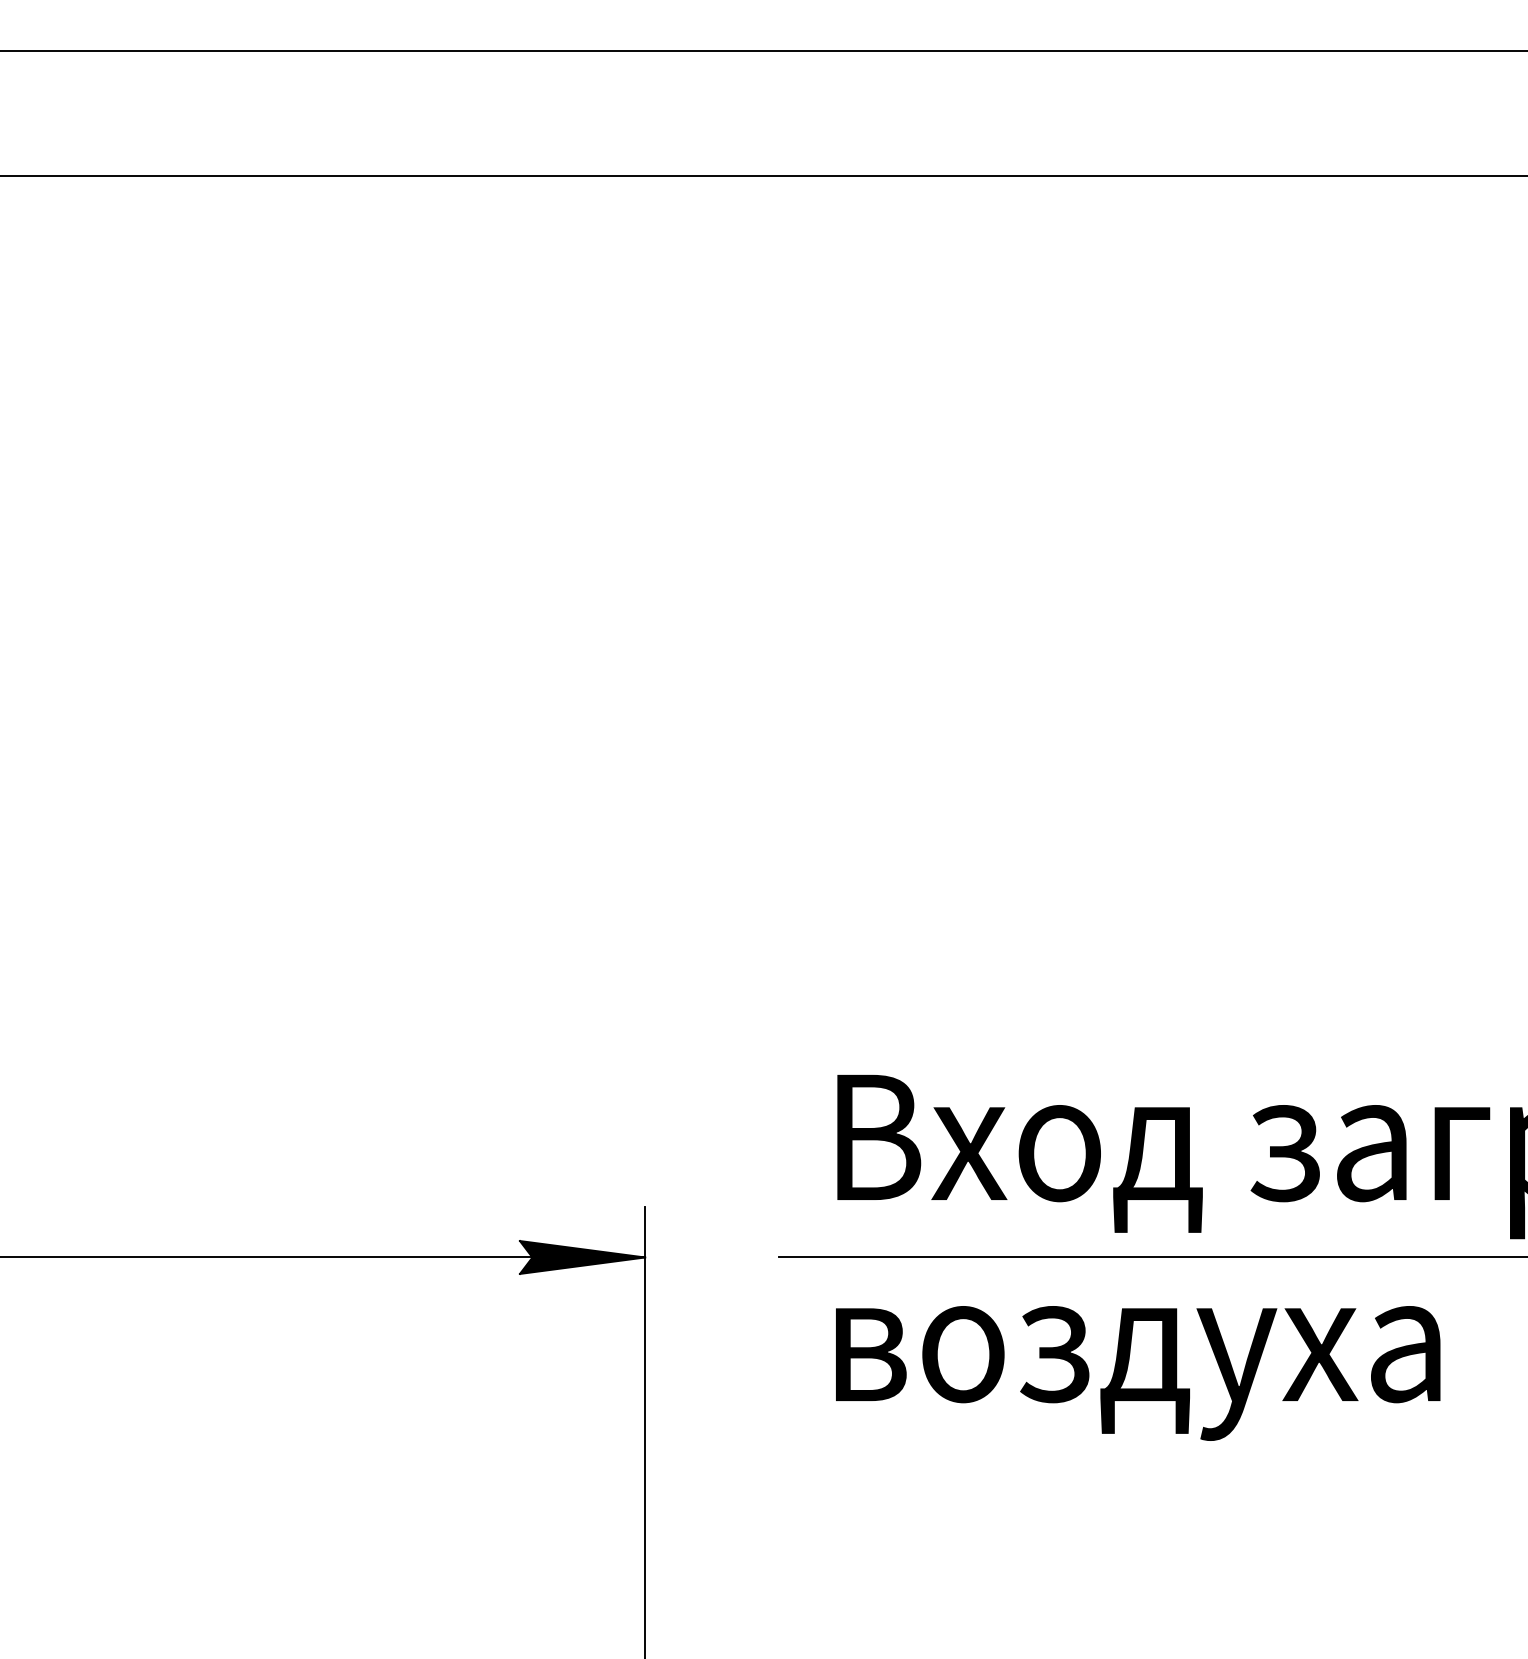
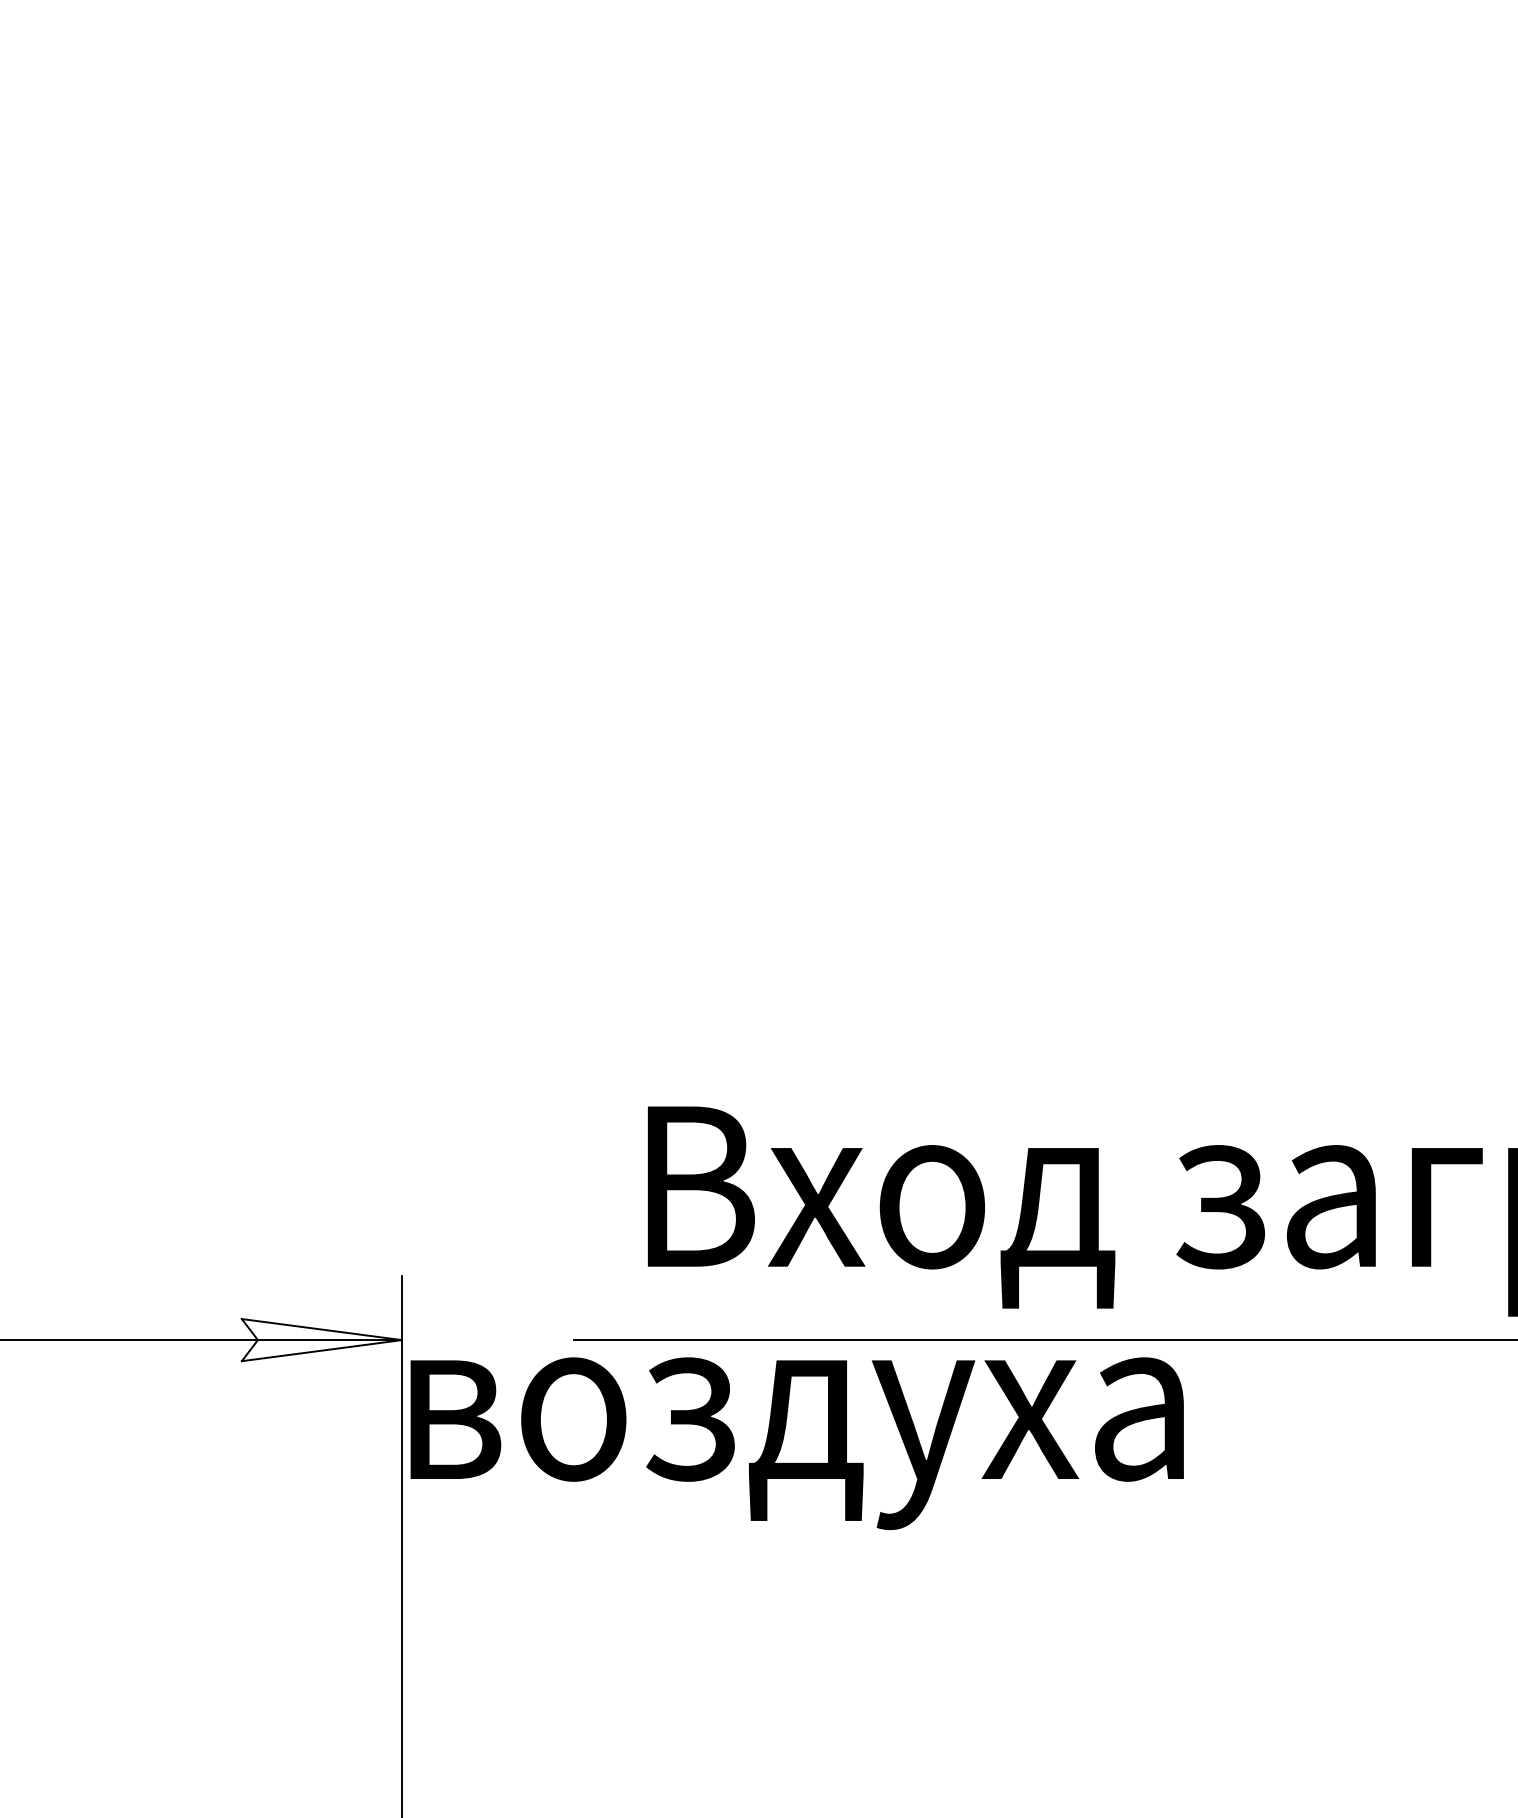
fill: (582, 1257) -> (321, 1340), removed
text: (1138, 1373) -> (797, 1443), moved

